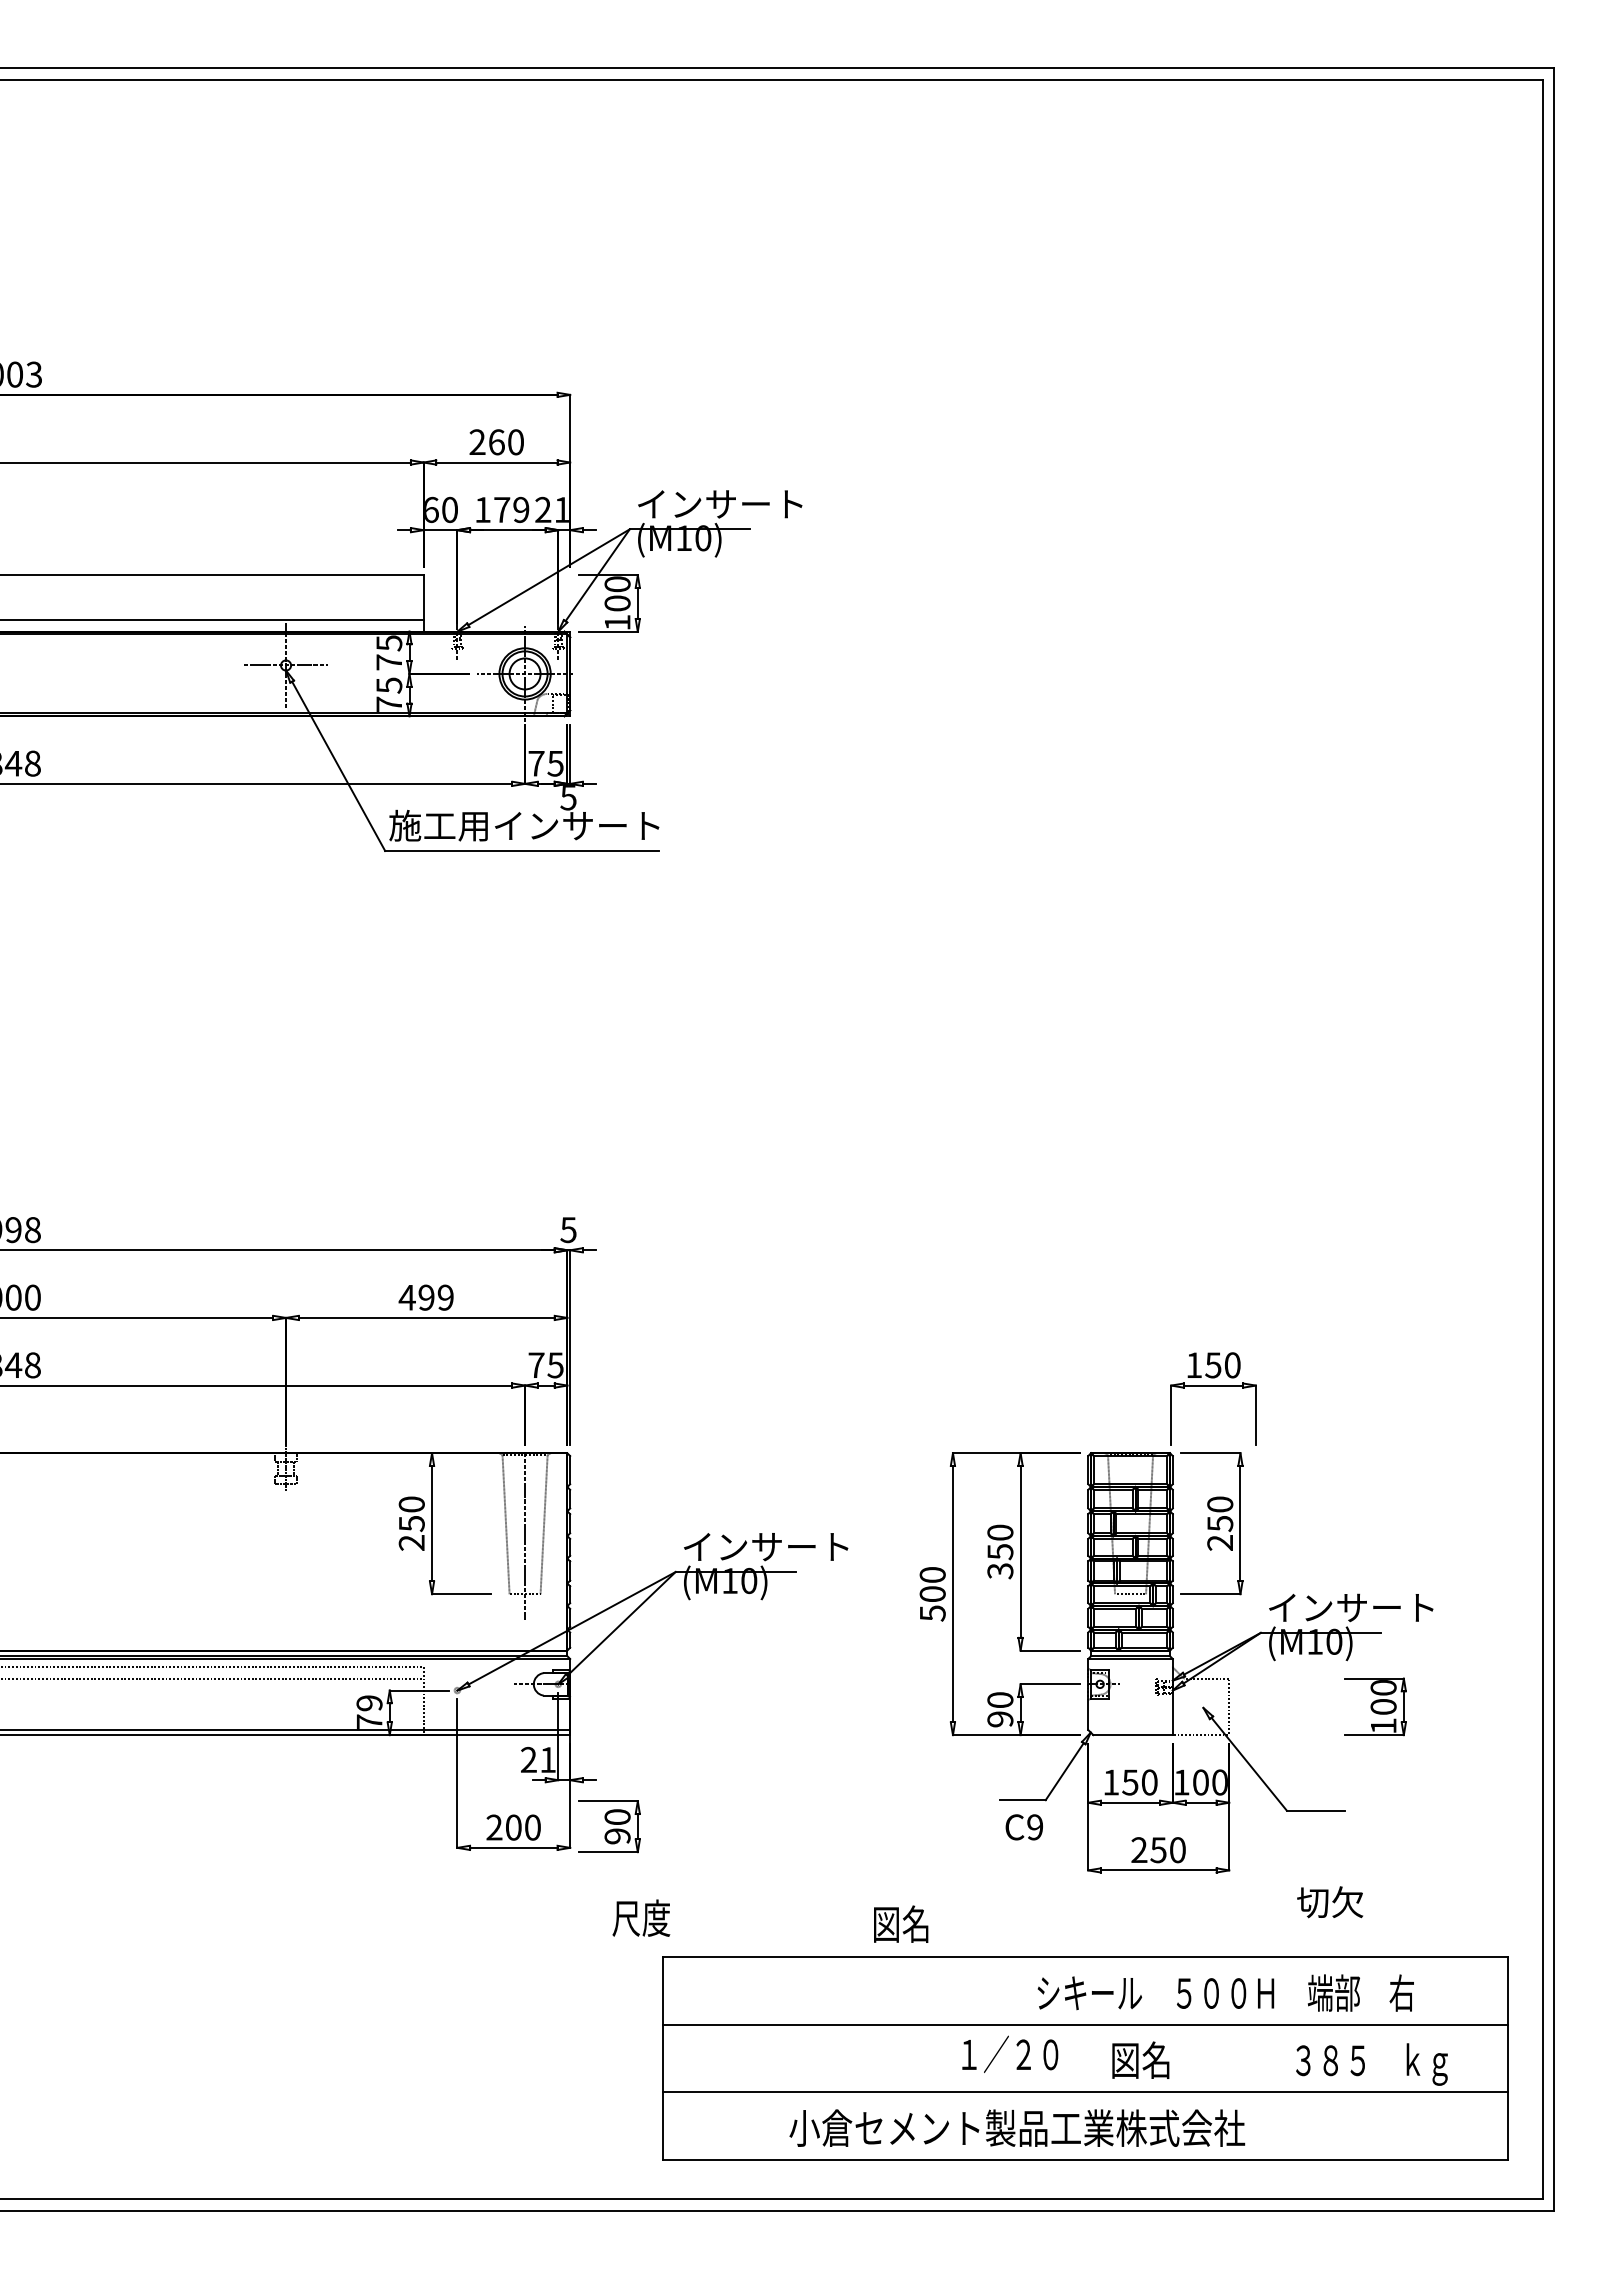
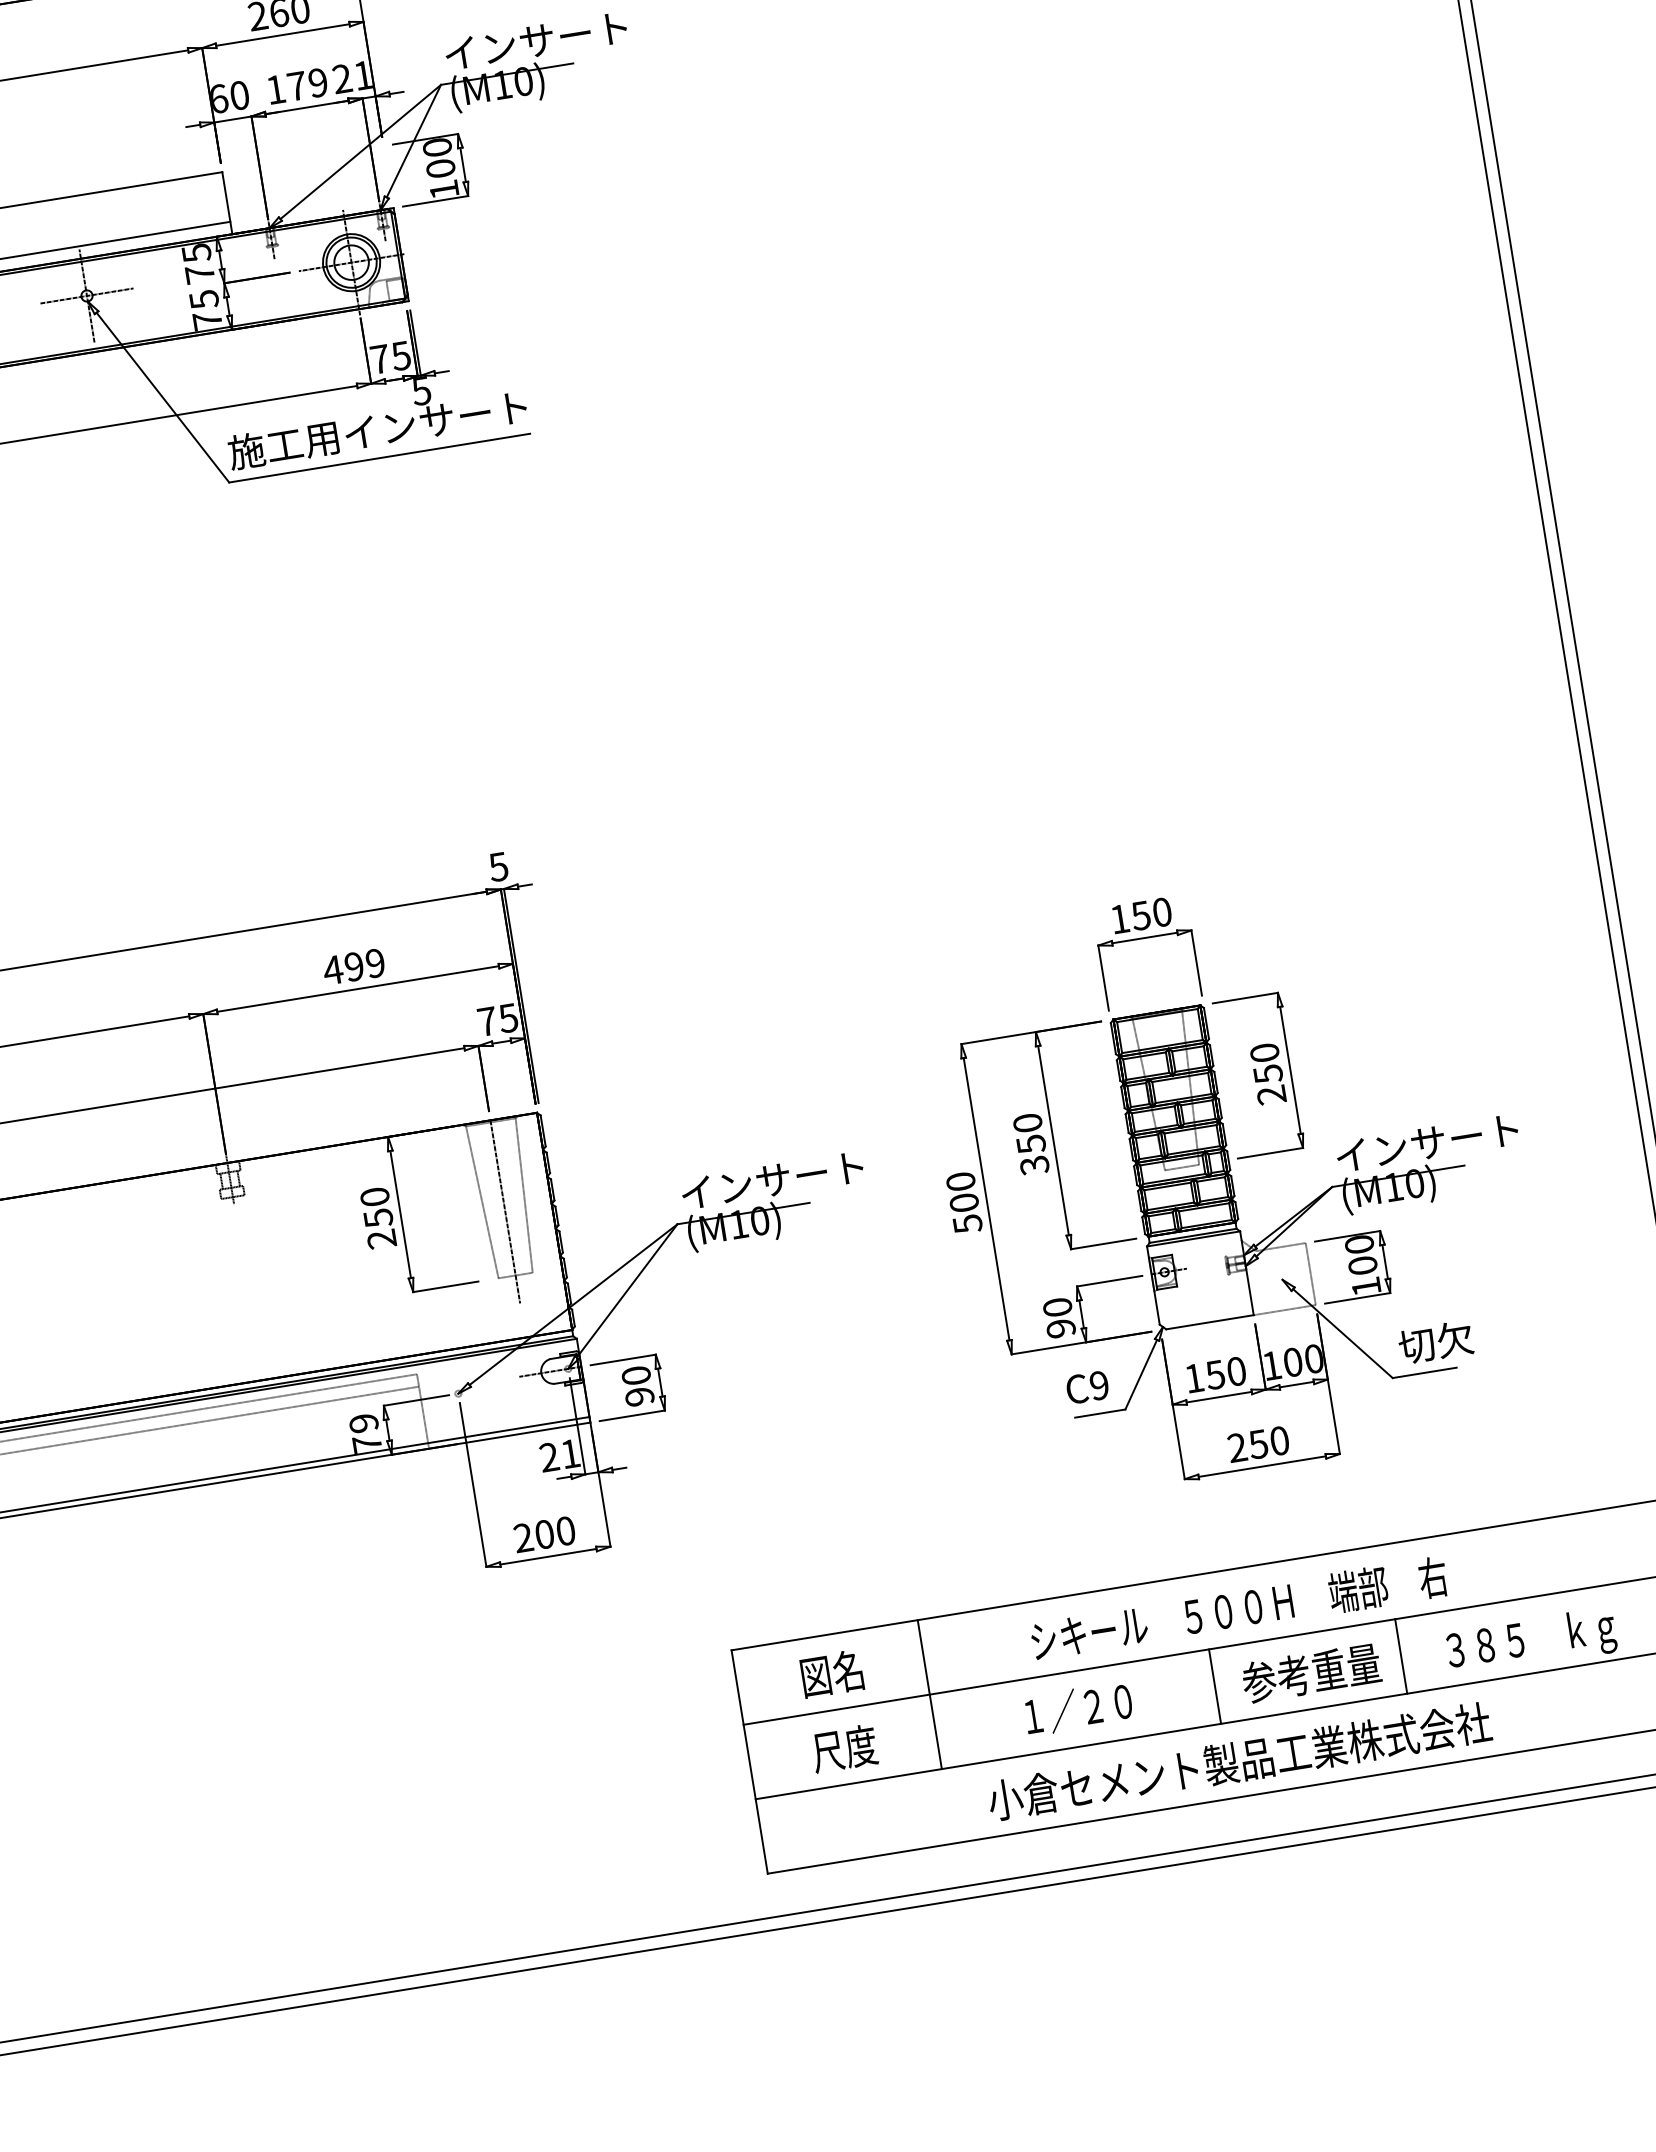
part: (1213, 1386) -> (1144, 939), moved
part: (1375, 1706) -> (1353, 1266), moved
part: (609, 1826) -> (629, 1387), moved
text: (1023, 1827) -> (1086, 1387), moved
text: (1330, 1902) -> (1436, 1342), moved
text: (641, 1917) -> (844, 1747), moved
text: (901, 1923) -> (832, 1673), moved
text: (1225, 1992) -> (1238, 1608), moved
line: (831, 2024) -> (929, 1694), added
text: (1010, 2053) -> (1078, 1707), moved
line: (1085, 2058) -> (1215, 1686), added
line: (1254, 2058) -> (1401, 1656), added
text: (1172, 2060) -> (1311, 1673), 図名 -> 参考重量
text: (1017, 2127) -> (1239, 1760), moved

